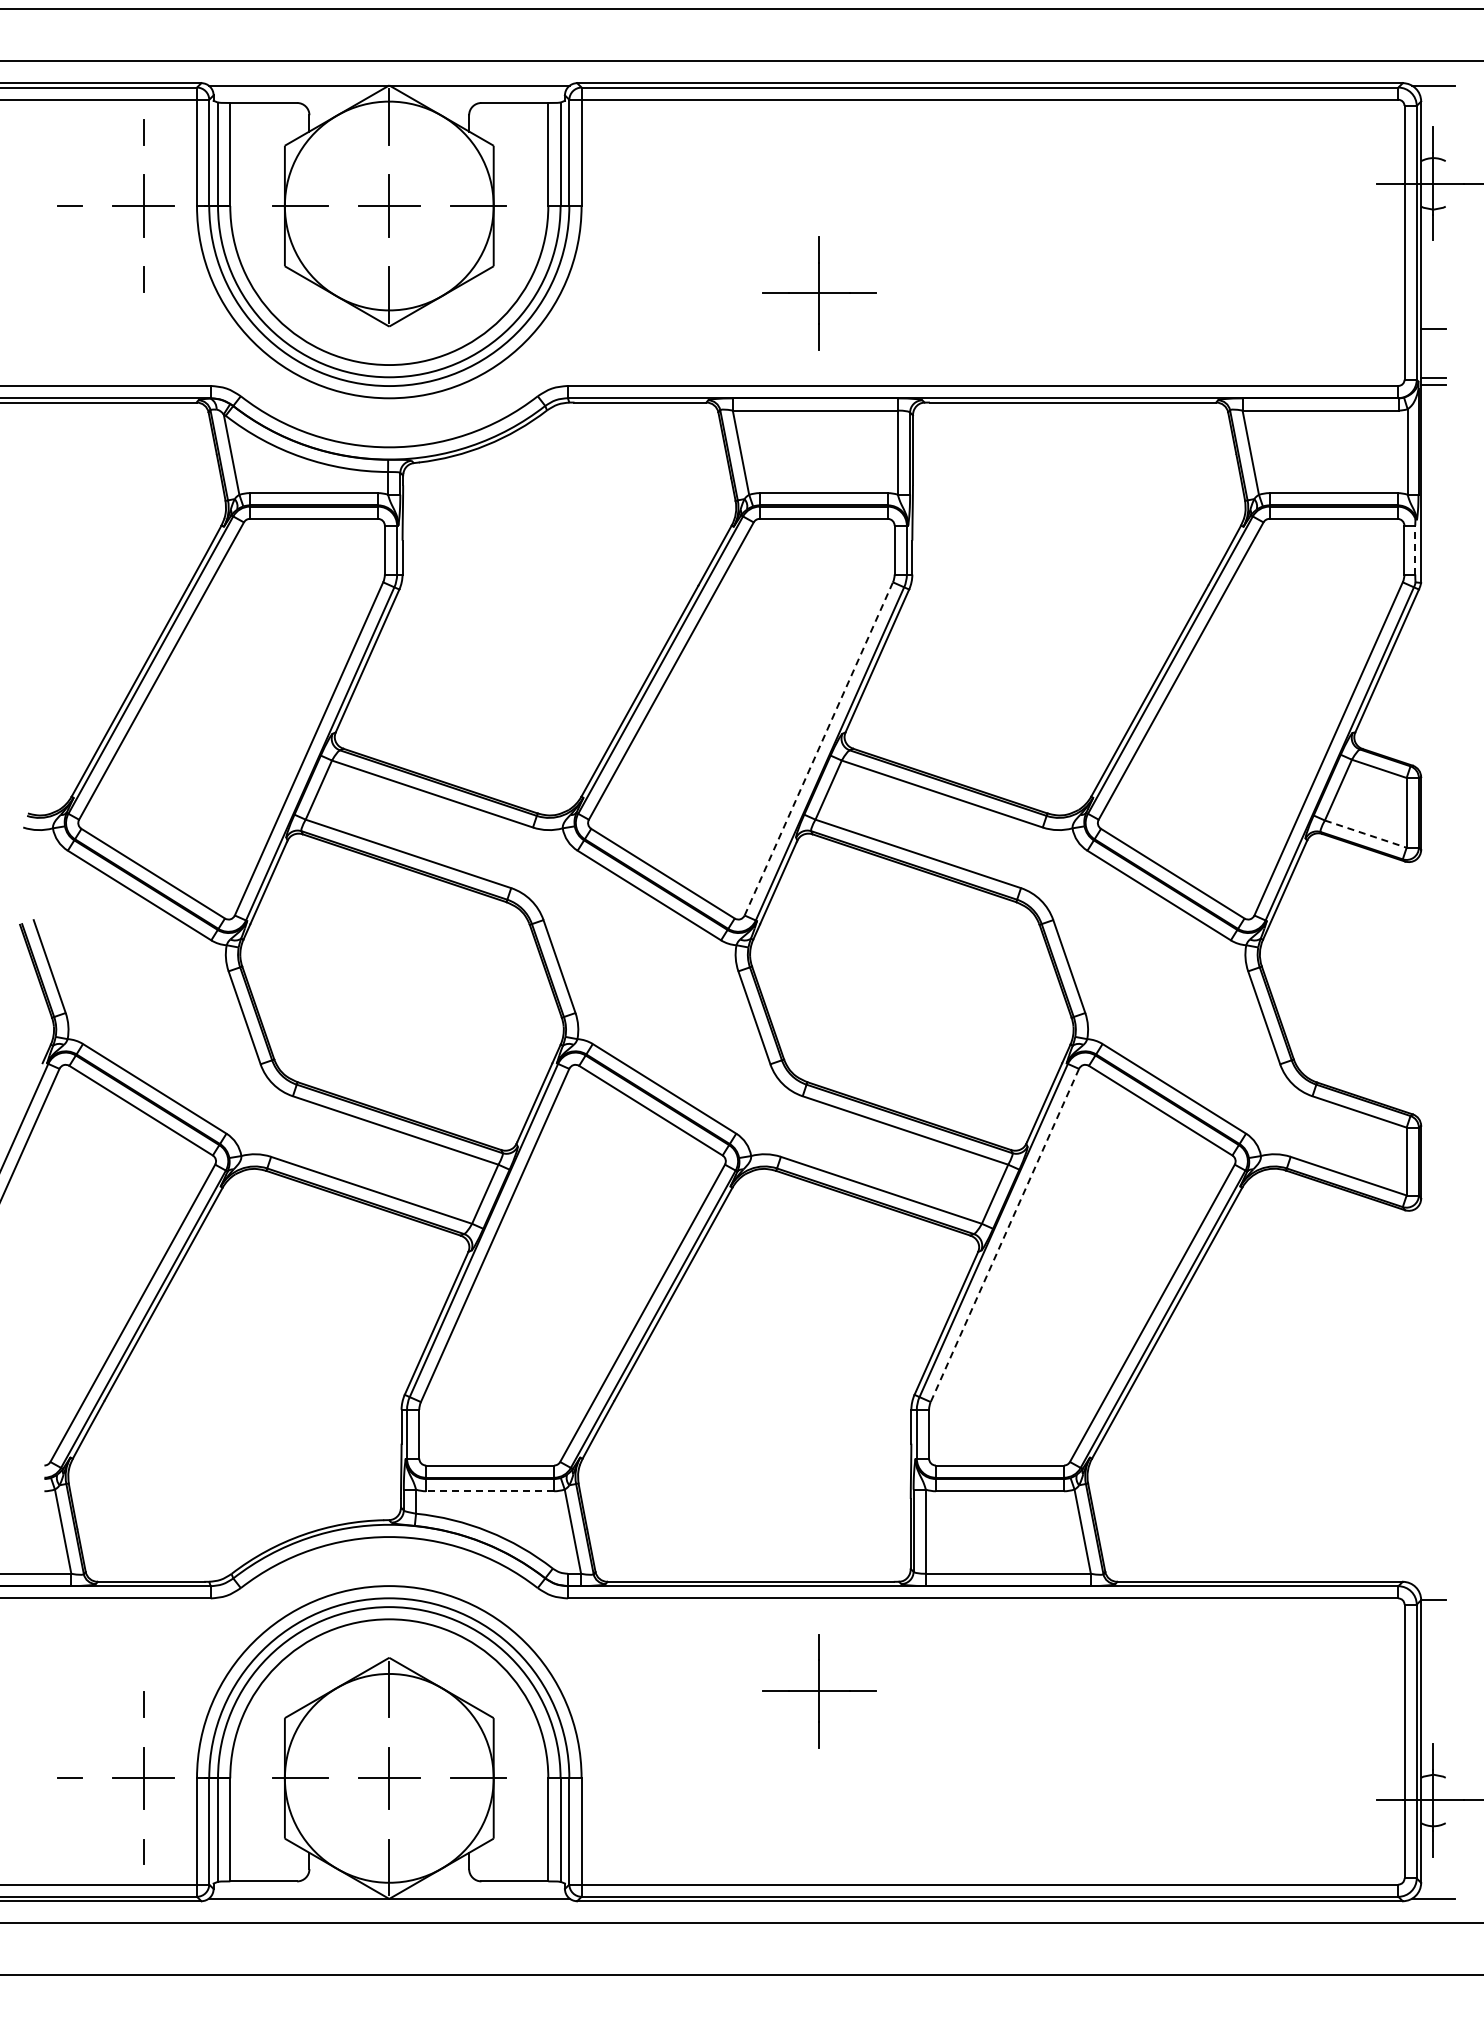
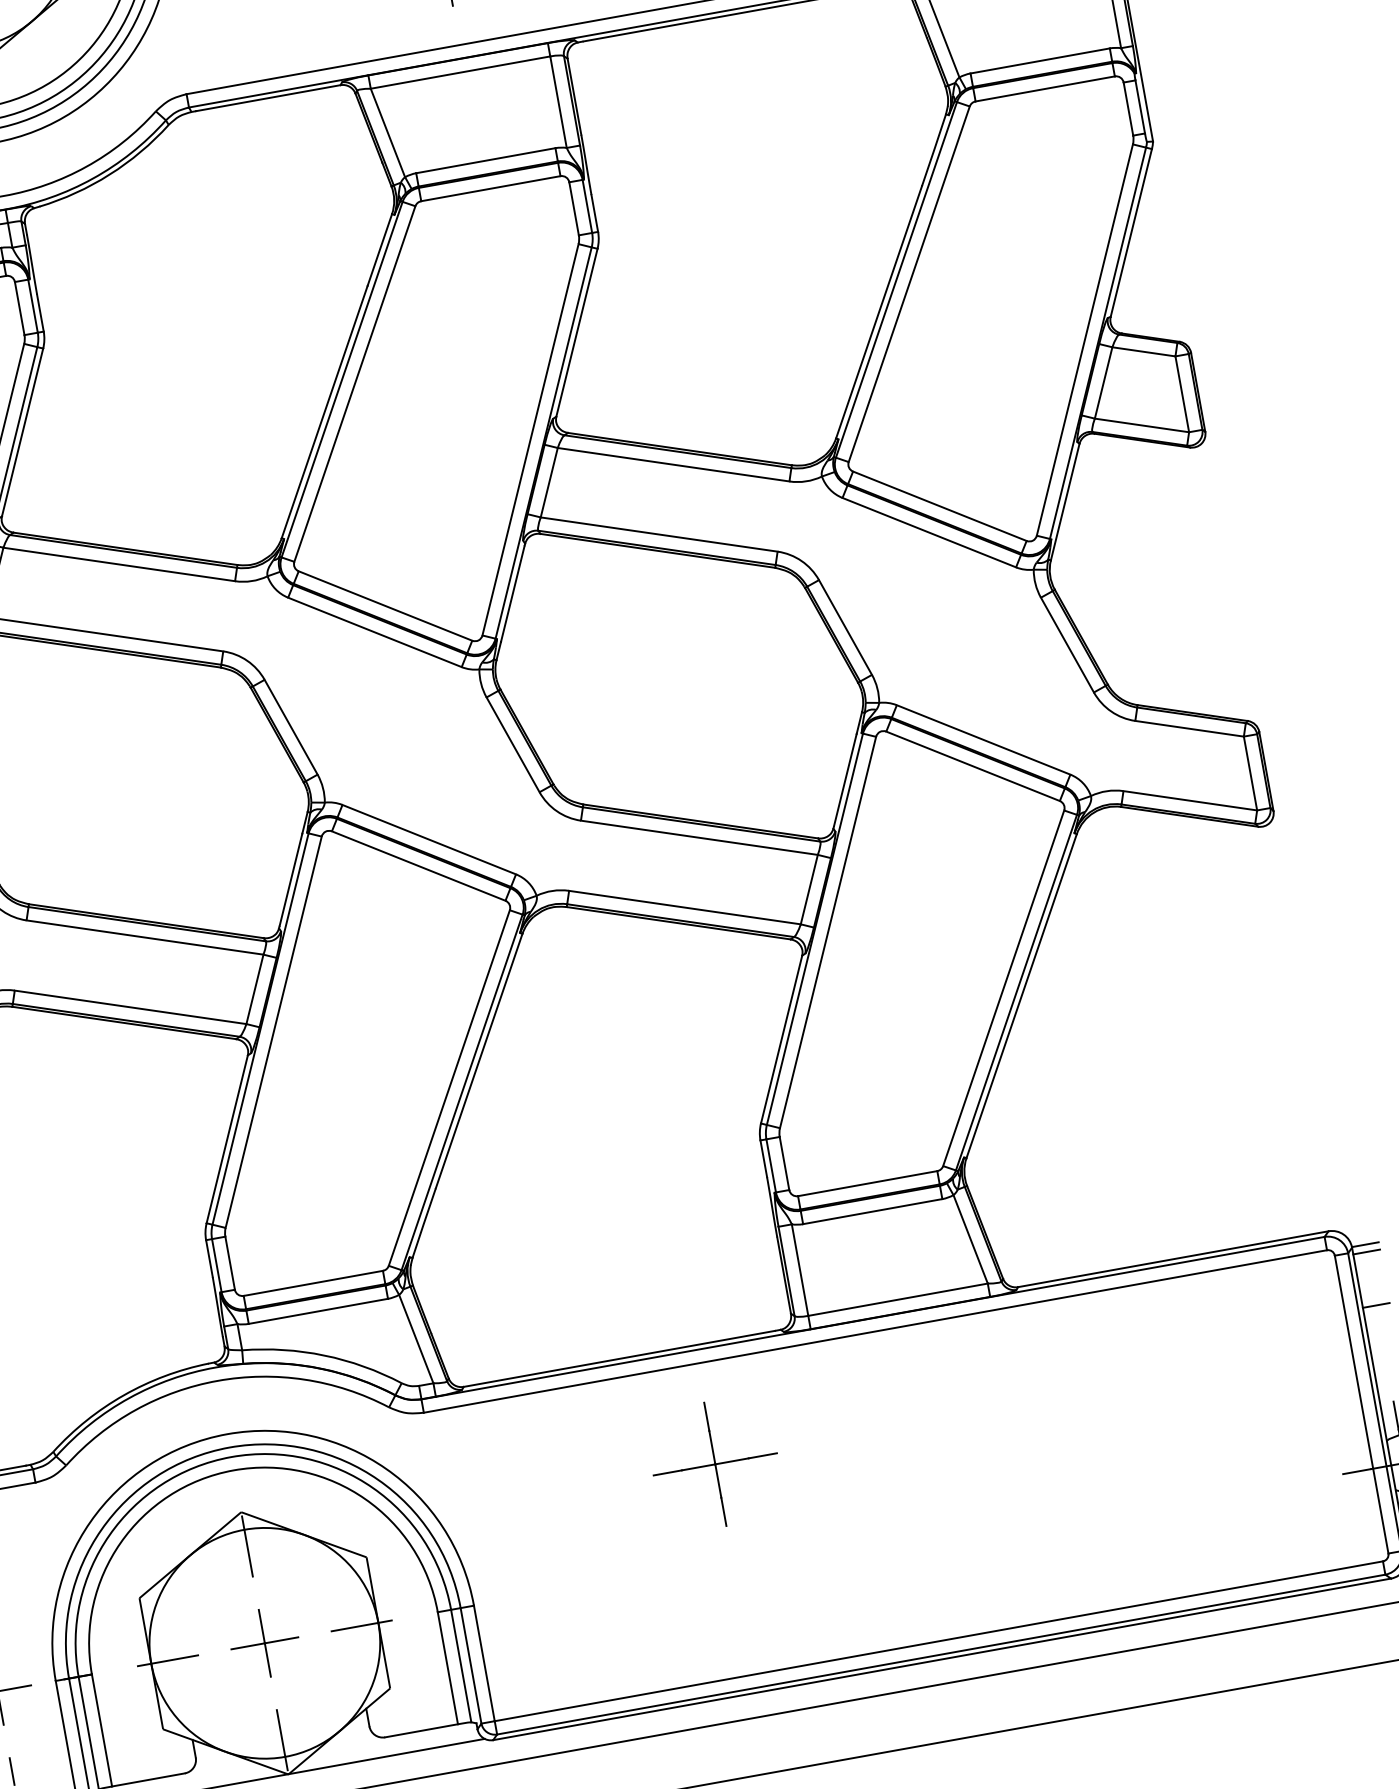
line: (1415, 549) -> (1140, 106), dashed -> solid
line: (819, 748) -> (531, 439), dashed -> solid
line: (1366, 834) -> (1142, 425), dashed -> solid
line: (1004, 1235) -> (827, 932), dashed -> solid
line: (489, 1491) -> (317, 1311), dashed -> solid
line: (1433, 1606) -> (1366, 1252), added
line: (1433, 1655) -> (1376, 1305), added

